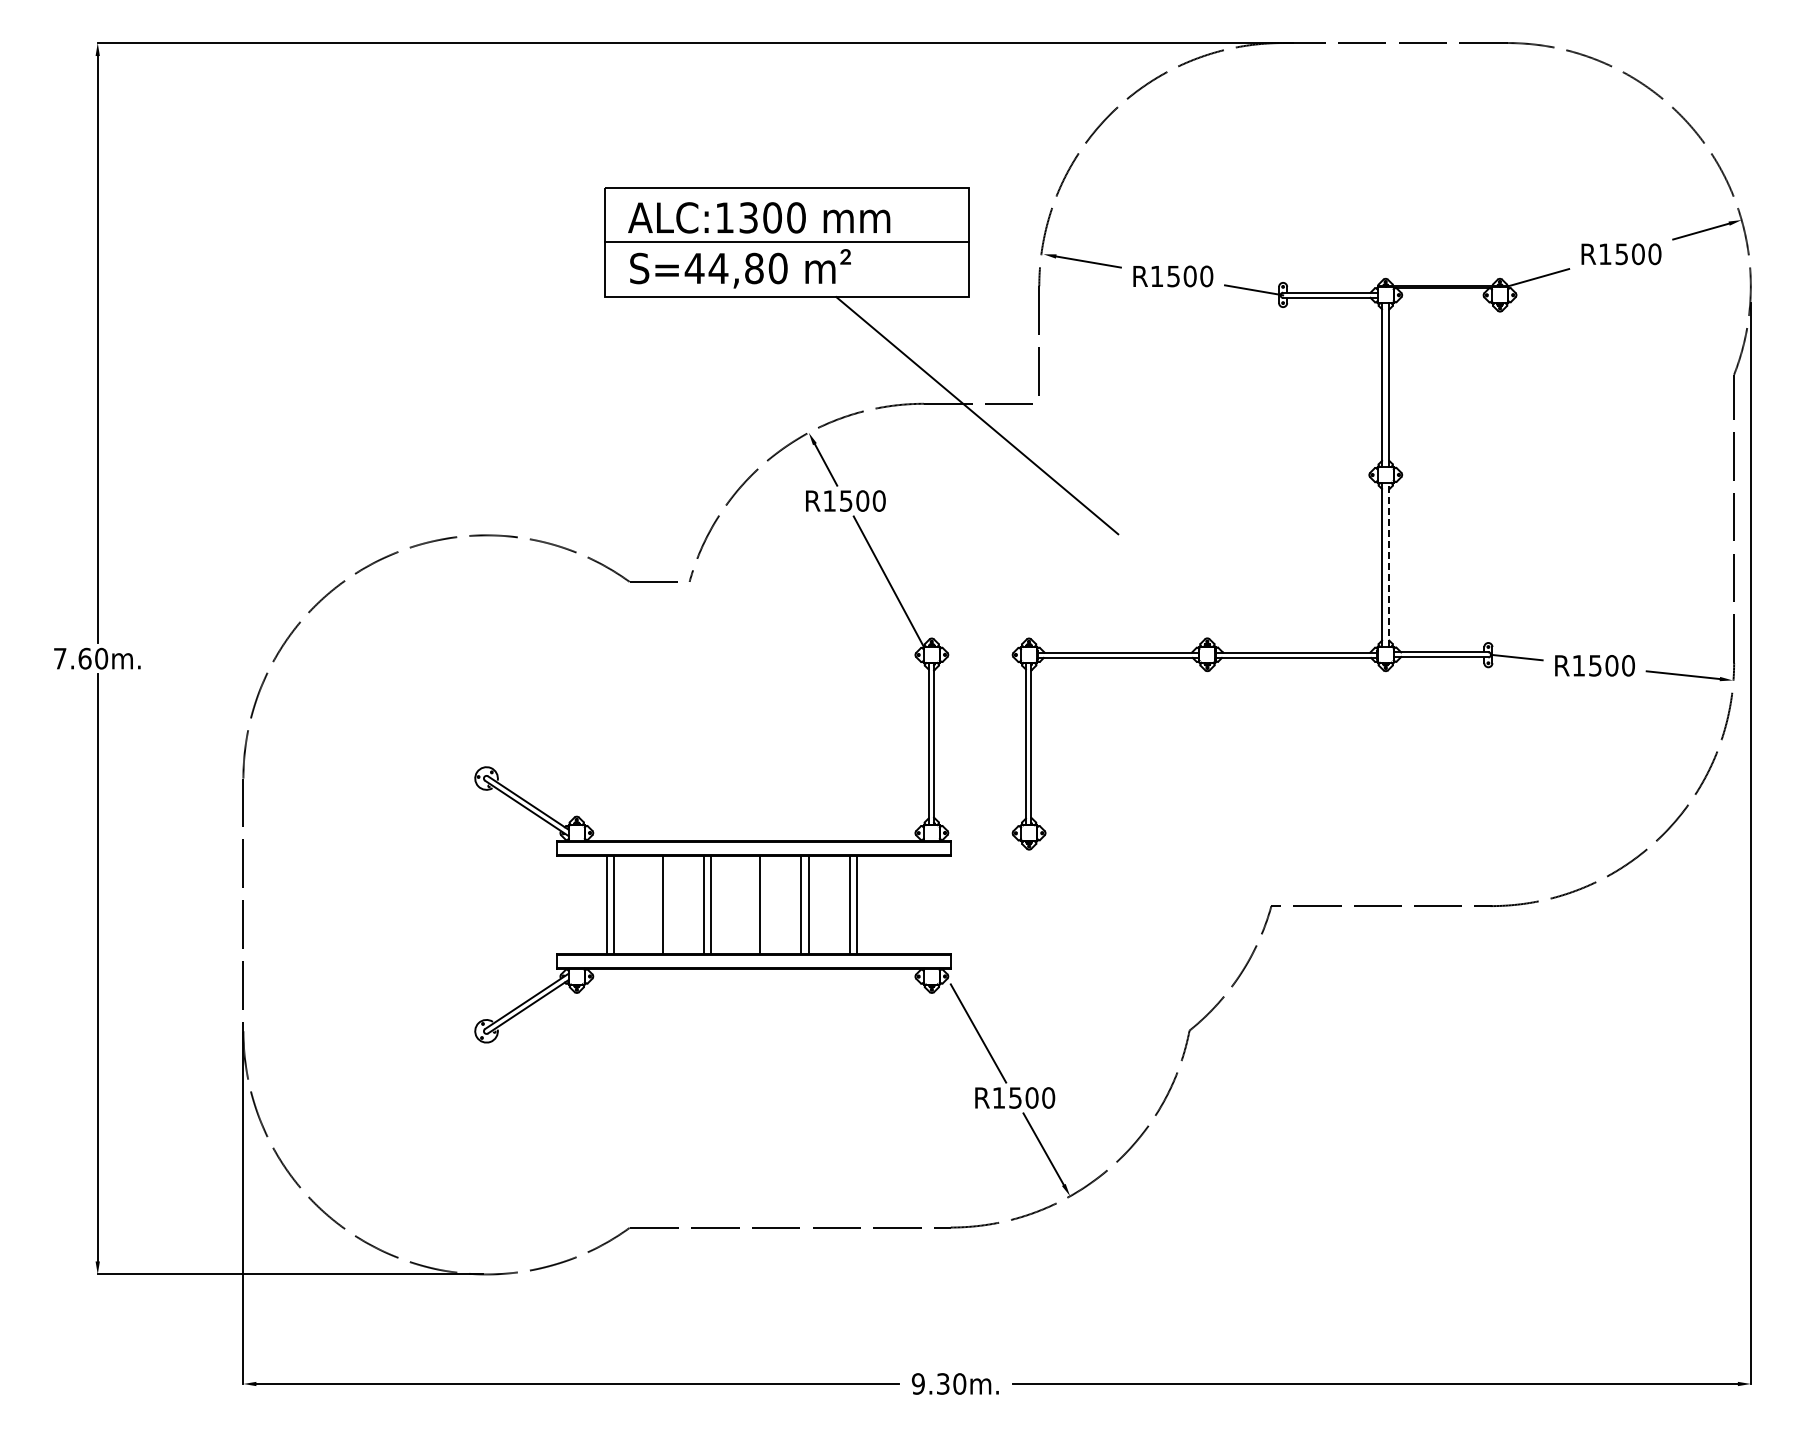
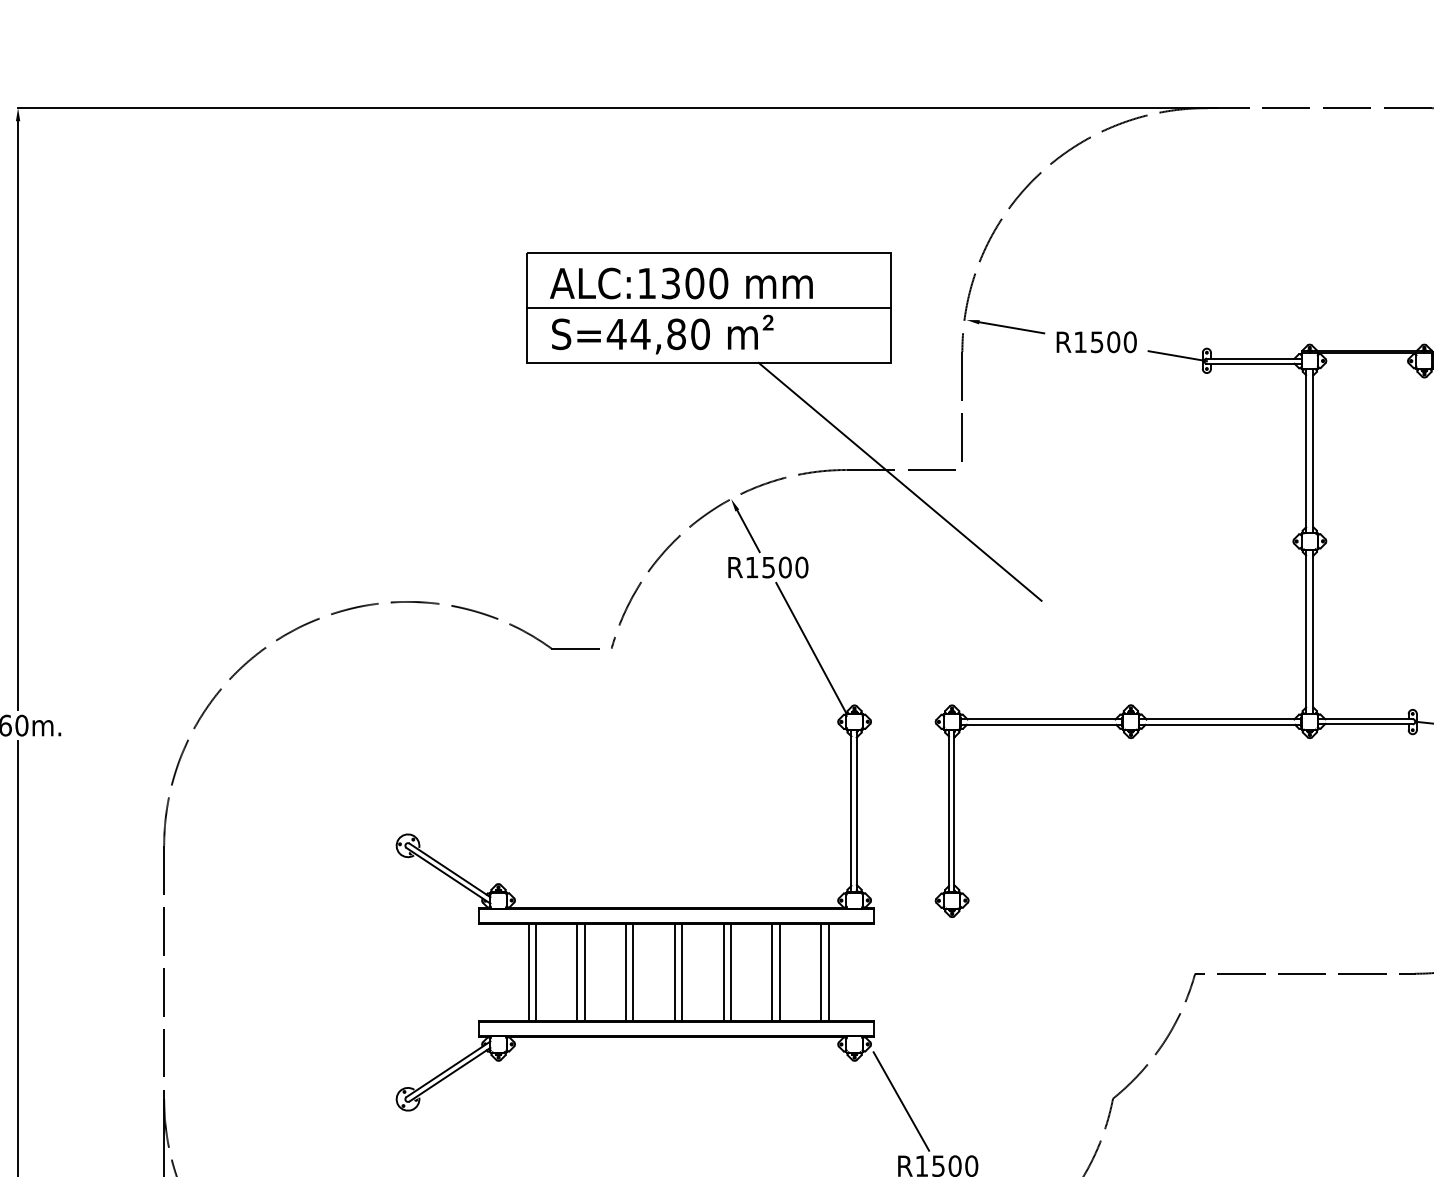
line: (1389, 564) -> (1313, 631), dashed -> solid
line: (655, 904) -> (577, 972), added
line: (752, 904) -> (674, 972), added
line: (898, 904) -> (821, 972), added
line: (905, 904) -> (828, 972), added

